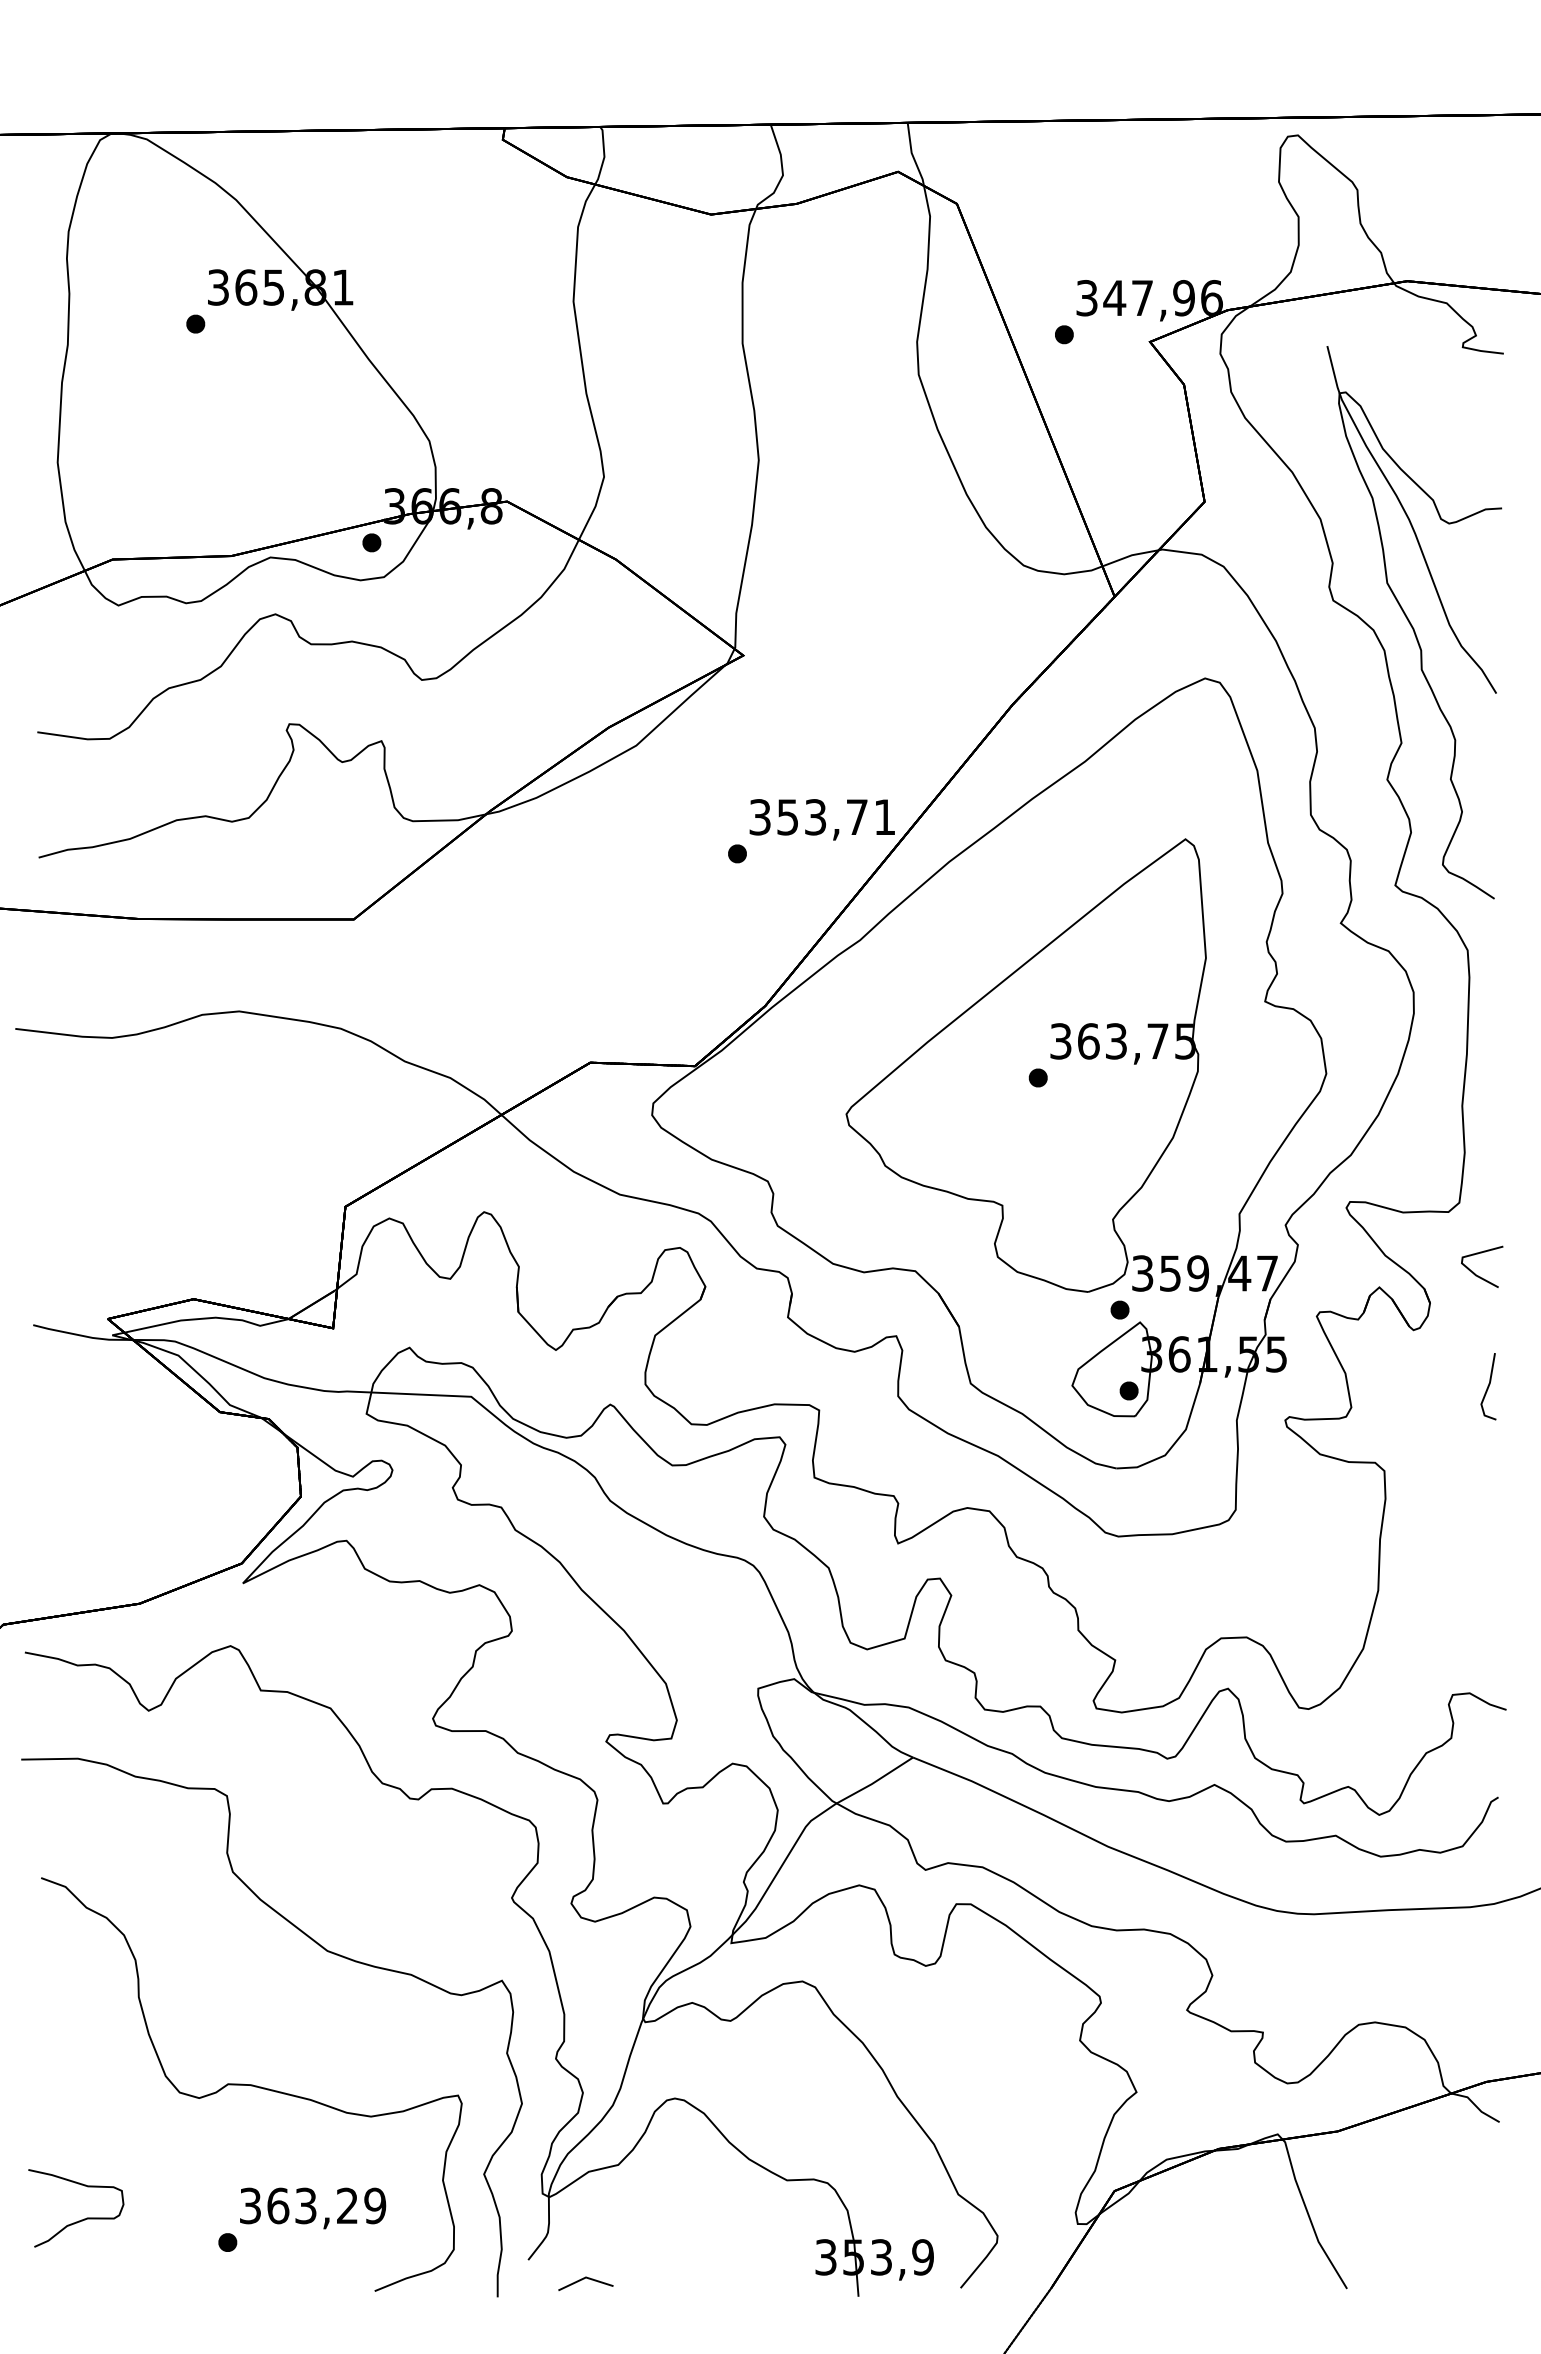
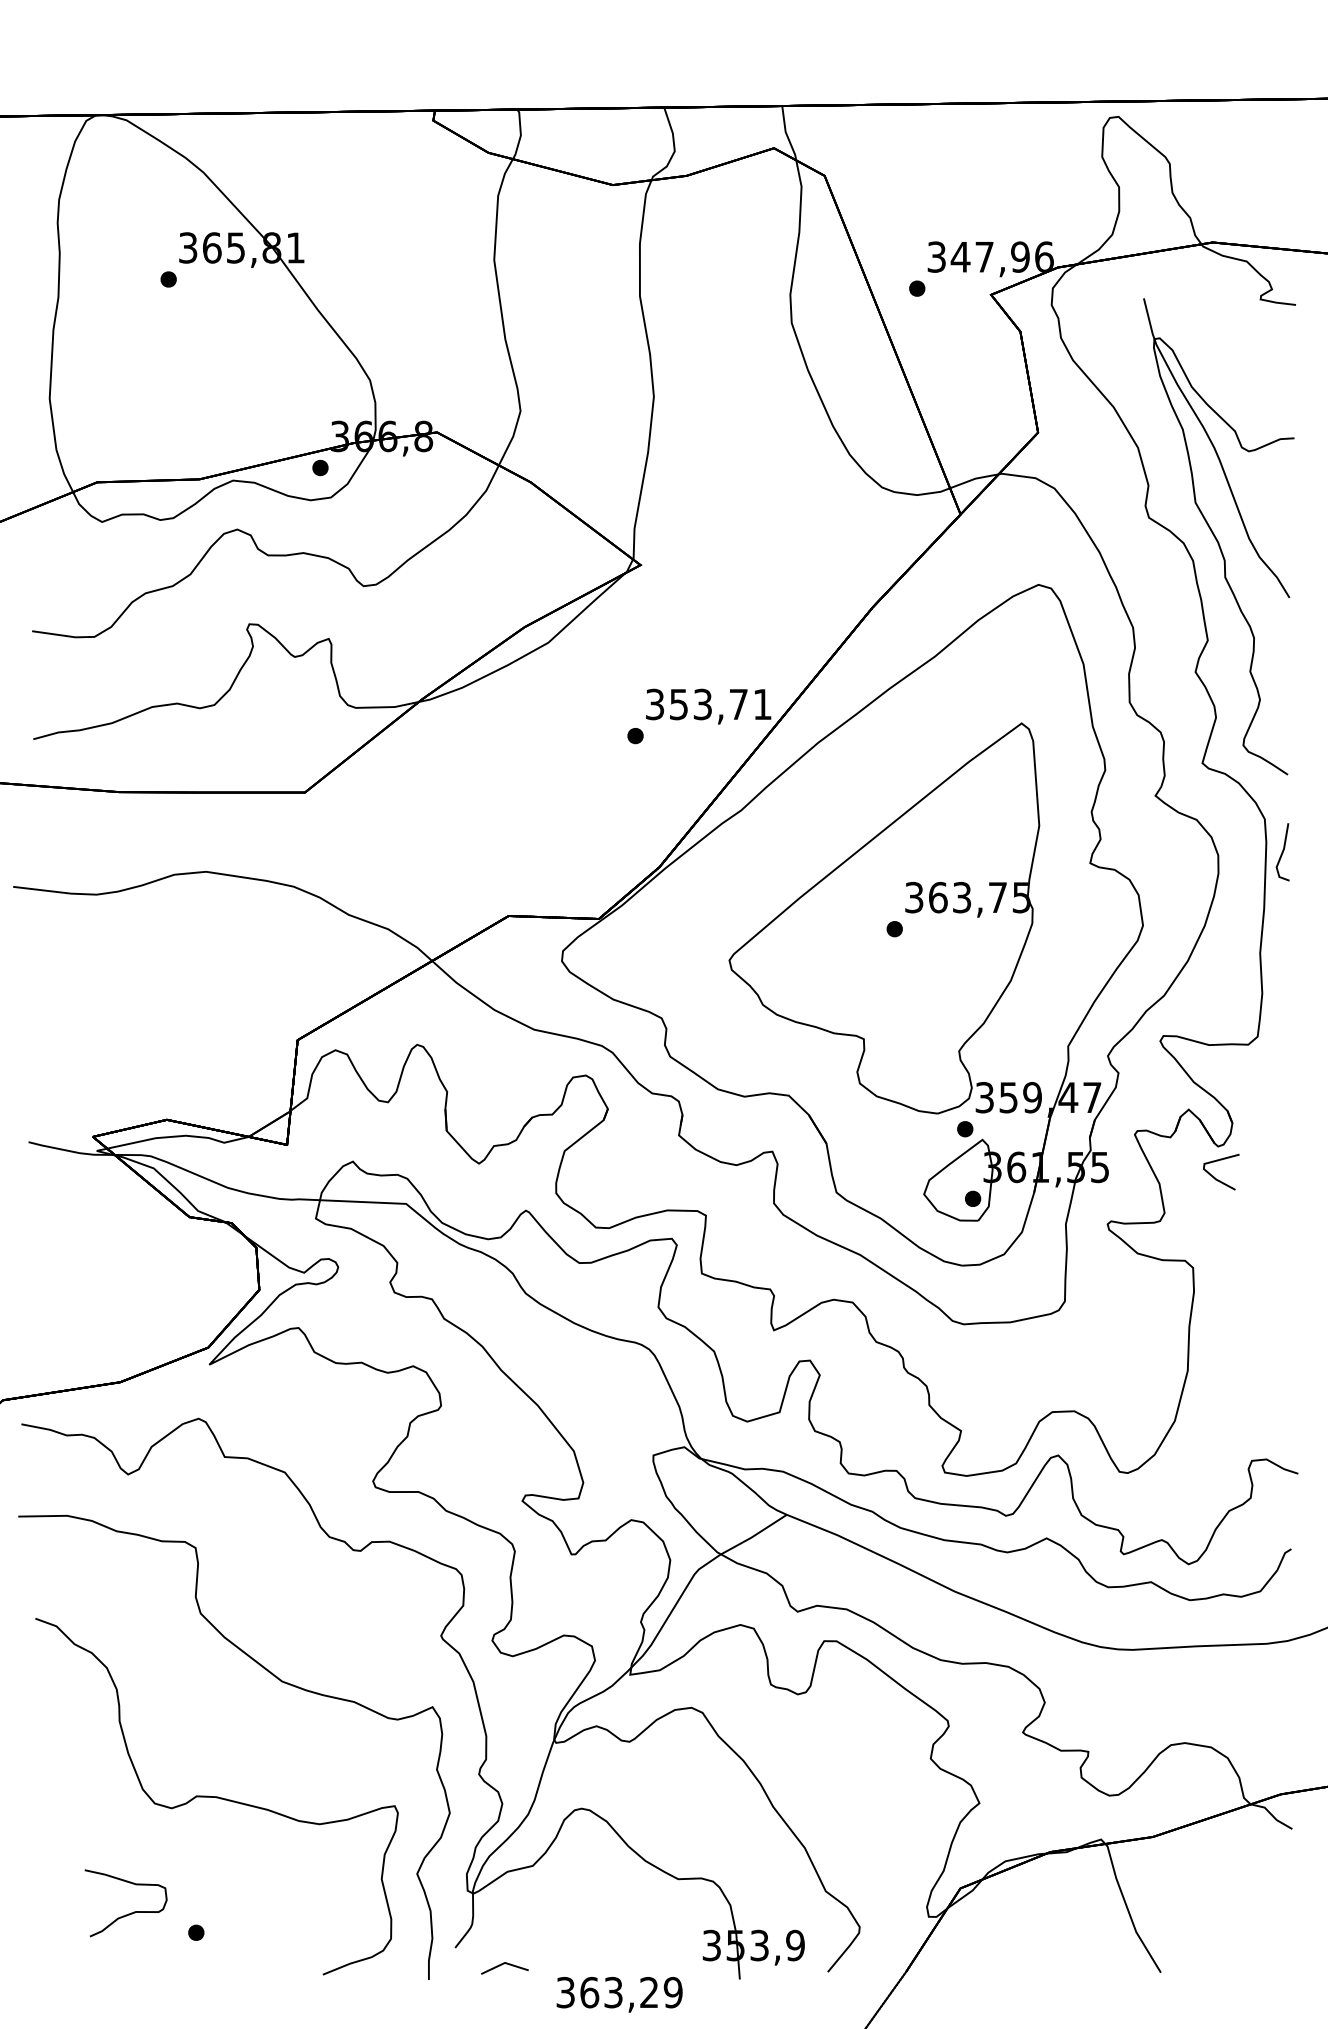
line: (1478, 1275) -> (1218, 1179), moved
line: (1488, 1386) -> (1282, 852), moved
text: (313, 2208) -> (620, 1994), moved
curve: (81, 2219) -> (130, 1912), moved

